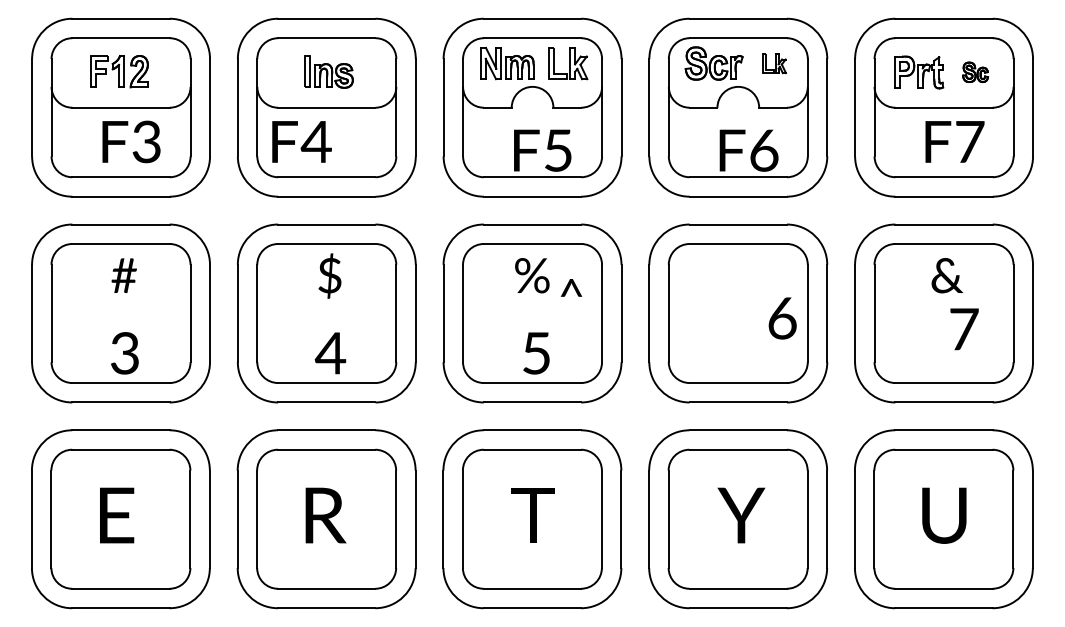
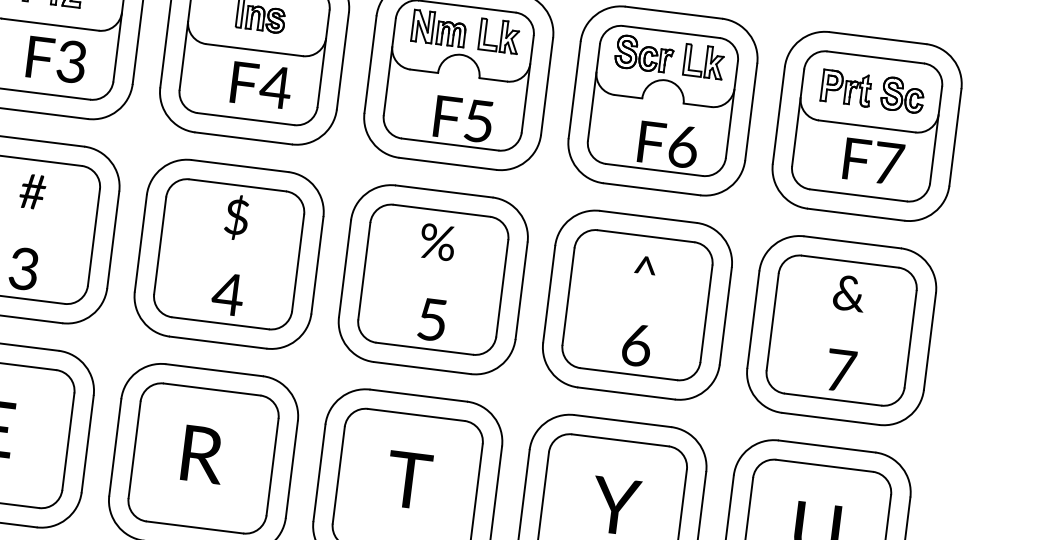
part: (774, 63) -> (704, 61), size x1.67
part: (975, 72) -> (902, 95), size x1.67
text: (301, 141) -> (261, 84), moved
text: (571, 287) -> (645, 264), moved
text: (782, 318) -> (636, 345), moved
text: (964, 329) -> (841, 370), moved

